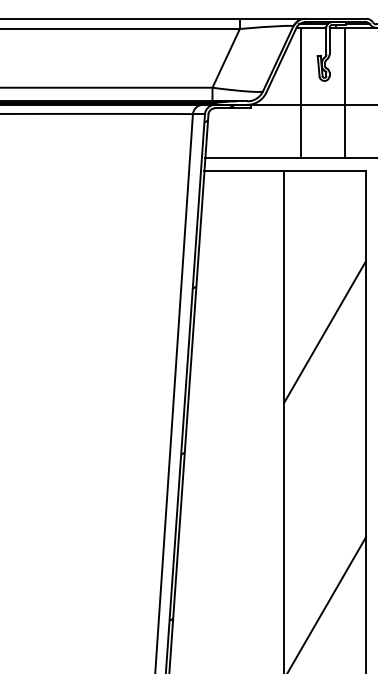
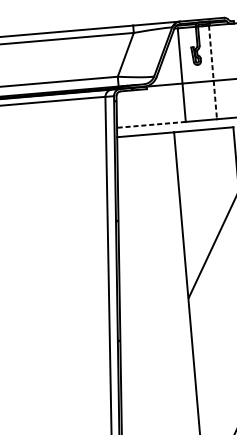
line: (344, 93) -> (212, 72), solid -> dashed
line: (253, 158) -> (151, 124), solid -> dashed

